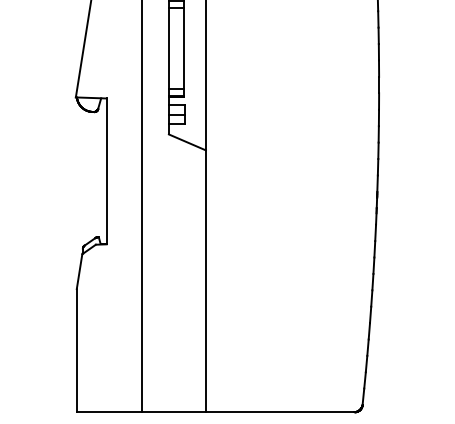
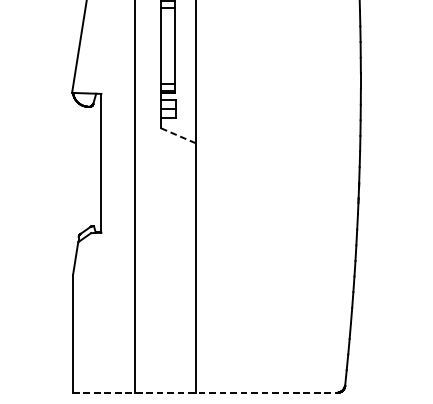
line: (186, 142) -> (177, 135), solid -> dashed
line: (215, 412) -> (205, 392), solid -> dashed

